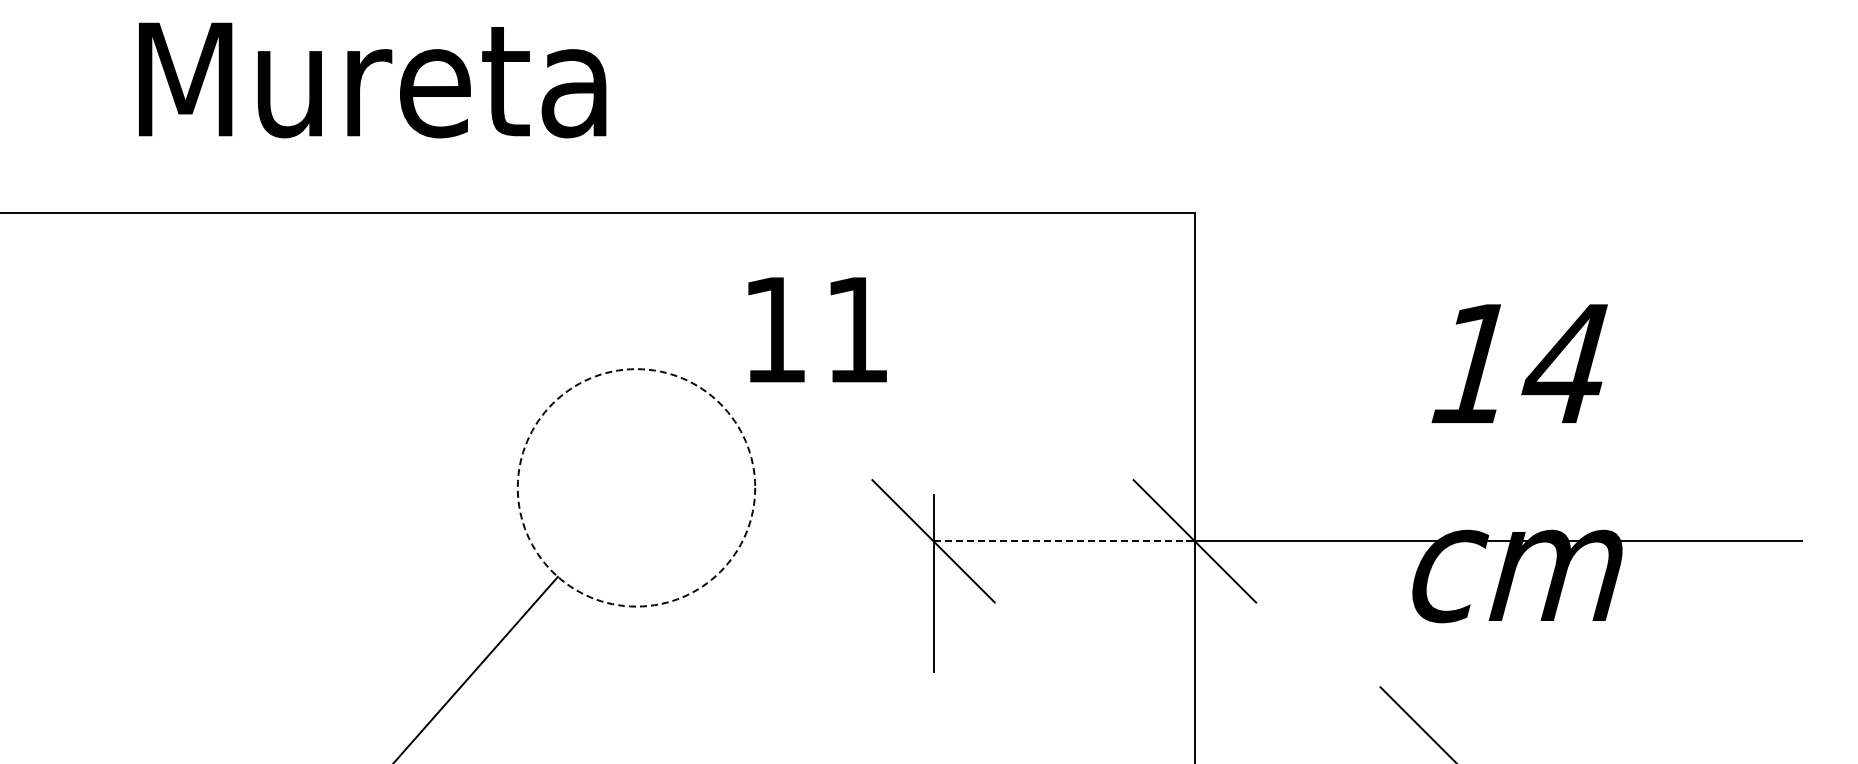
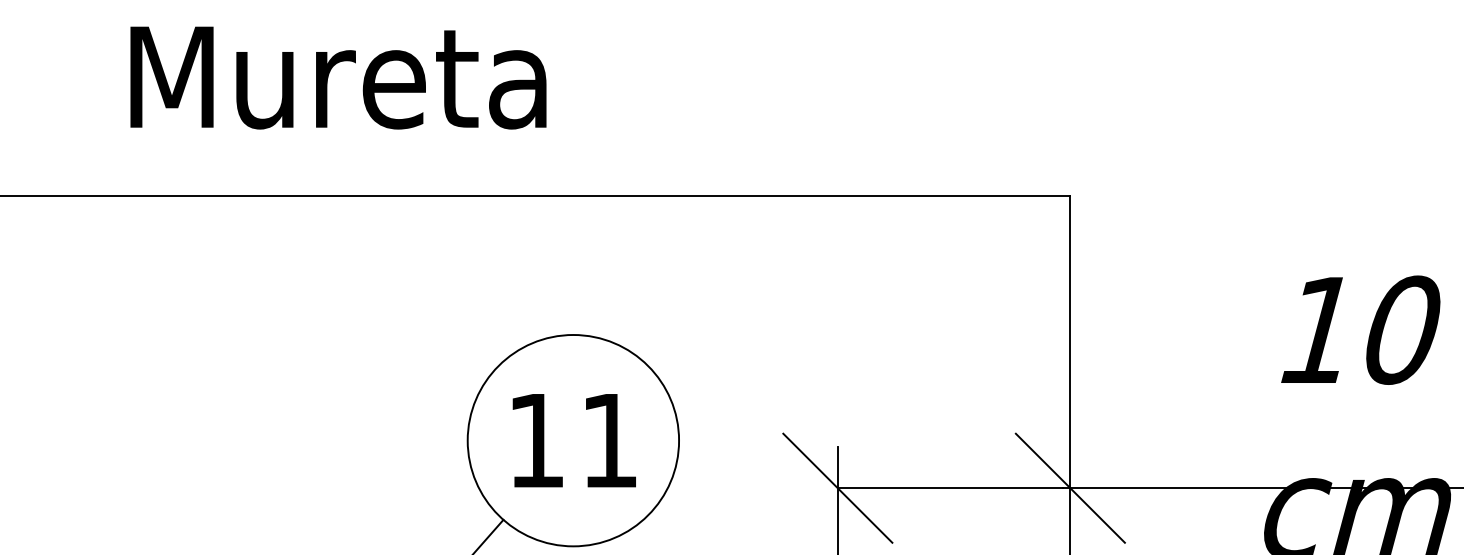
text: (817, 329) -> (574, 440), moved
text: (1565, 363) -> (1400, 329), 14 -> 10
circle: (636, 487) -> (573, 440), dashed -> solid
line: (1060, 541) -> (950, 488), dashed -> solid

